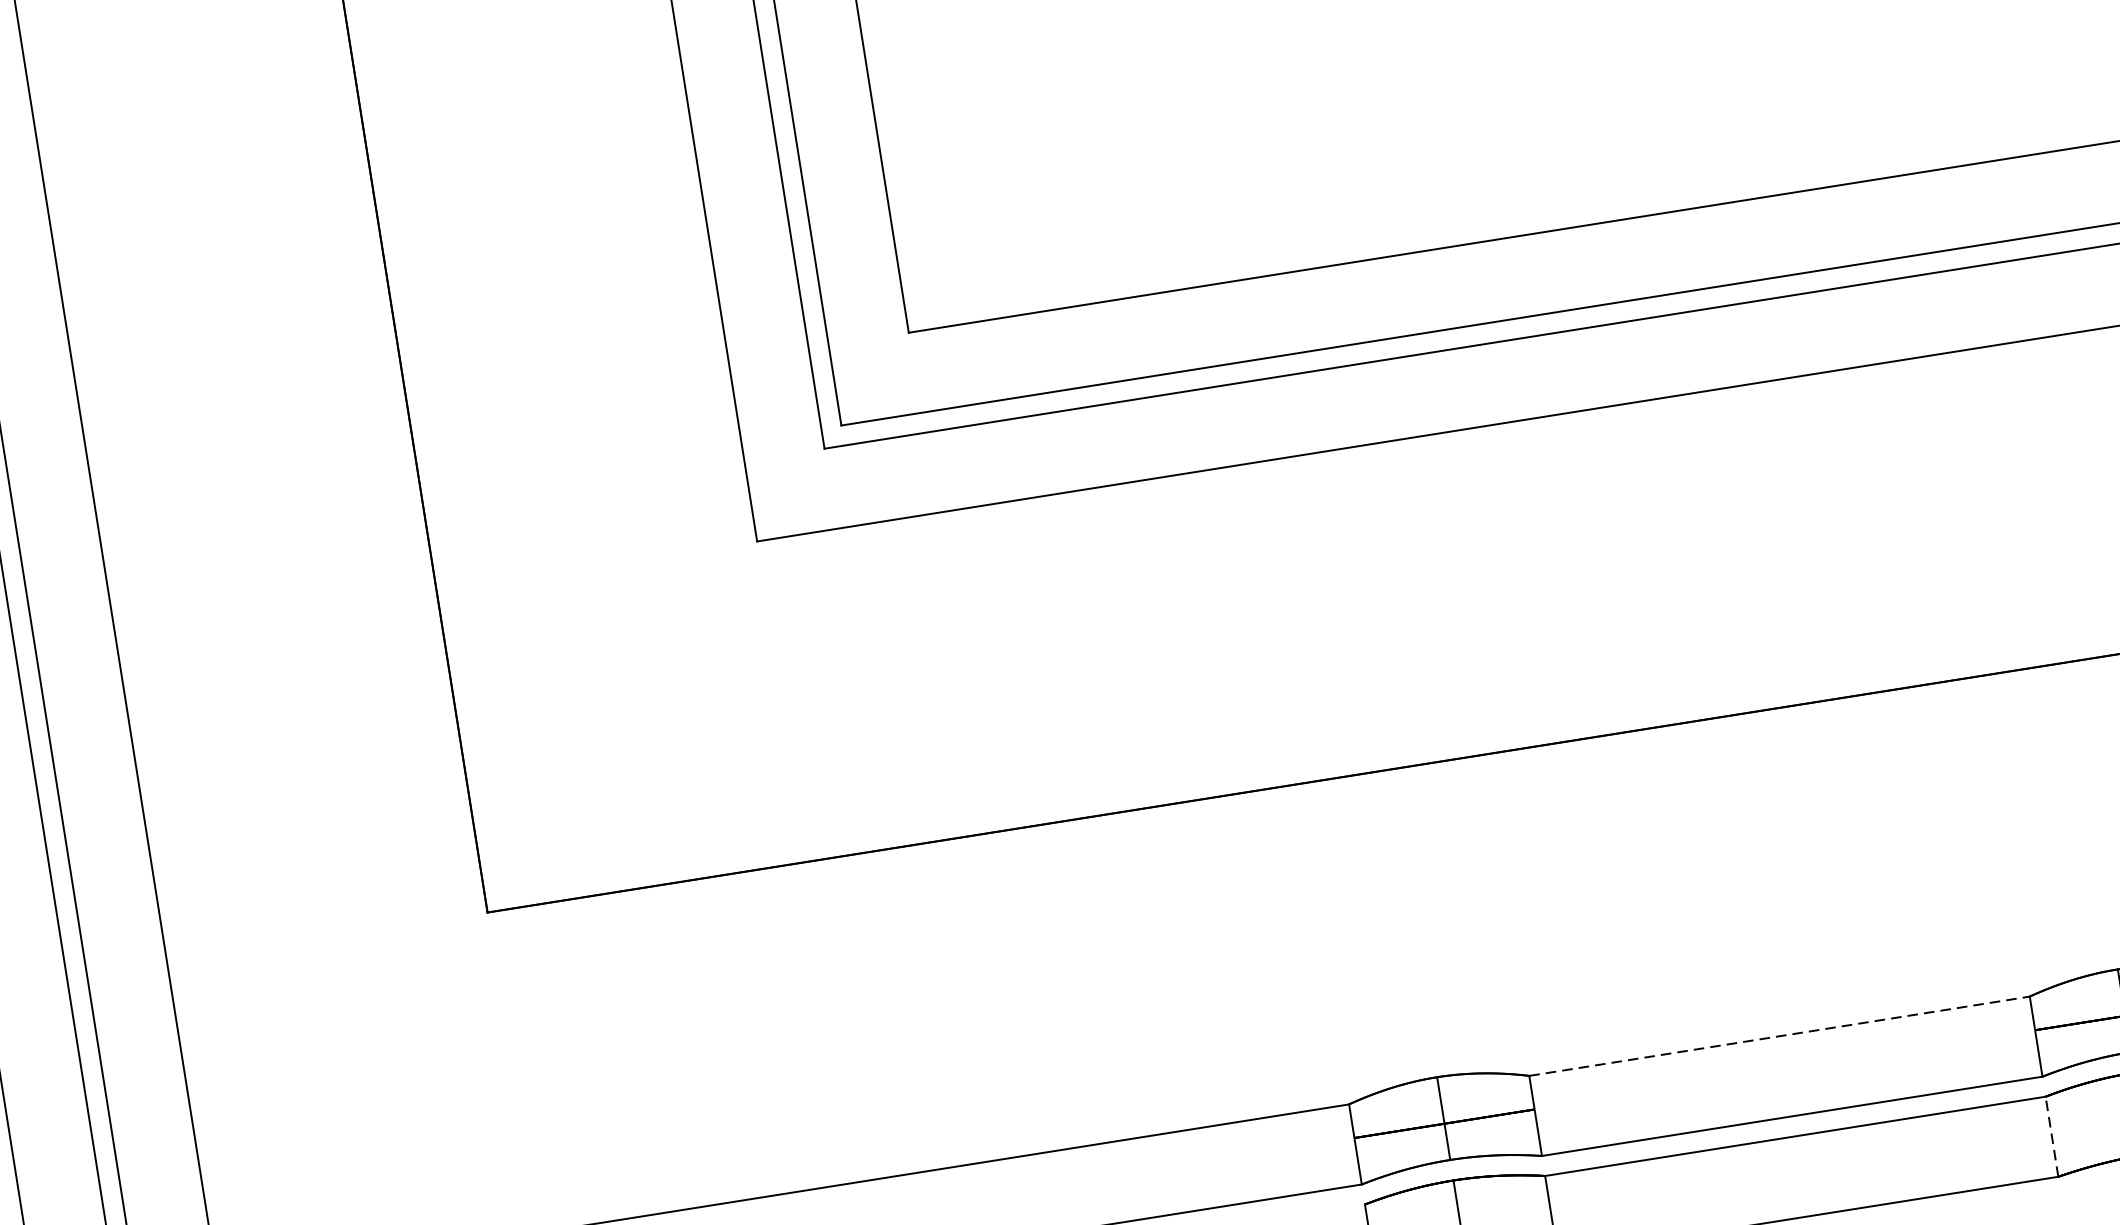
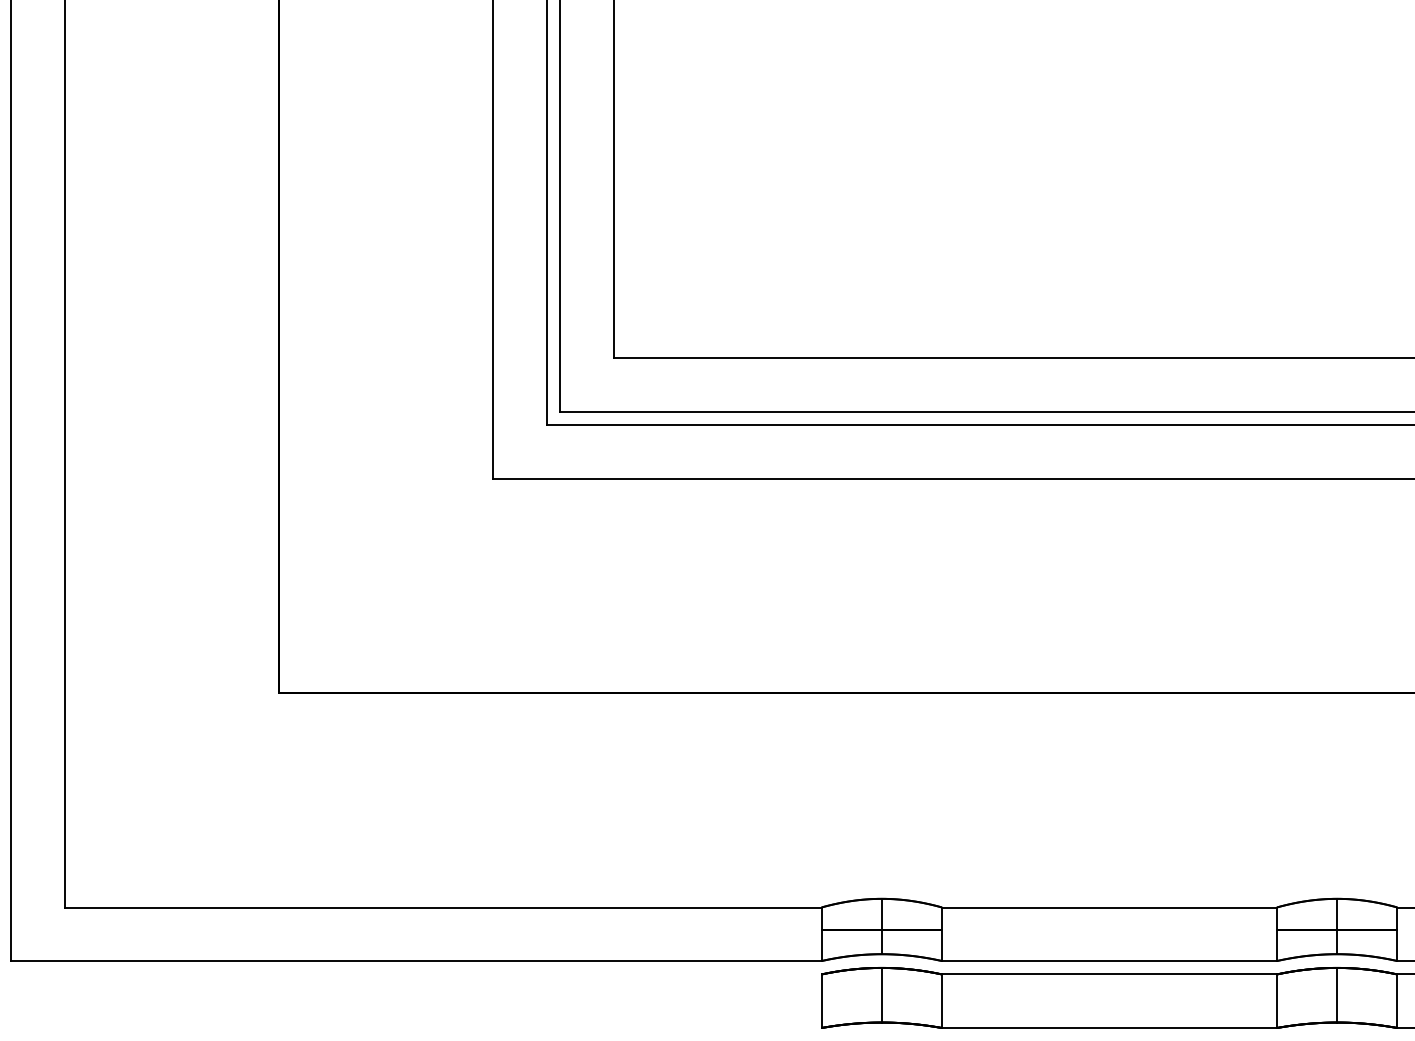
line: (1779, 1036) -> (1109, 907), dashed -> solid
line: (2051, 1137) -> (1276, 1001), dashed -> solid

